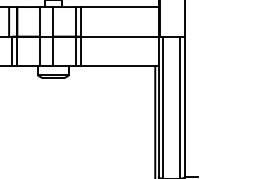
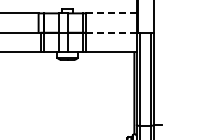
line: (120, 7) -> (111, 13), solid -> dashed
line: (118, 36) -> (110, 32), solid -> dashed

